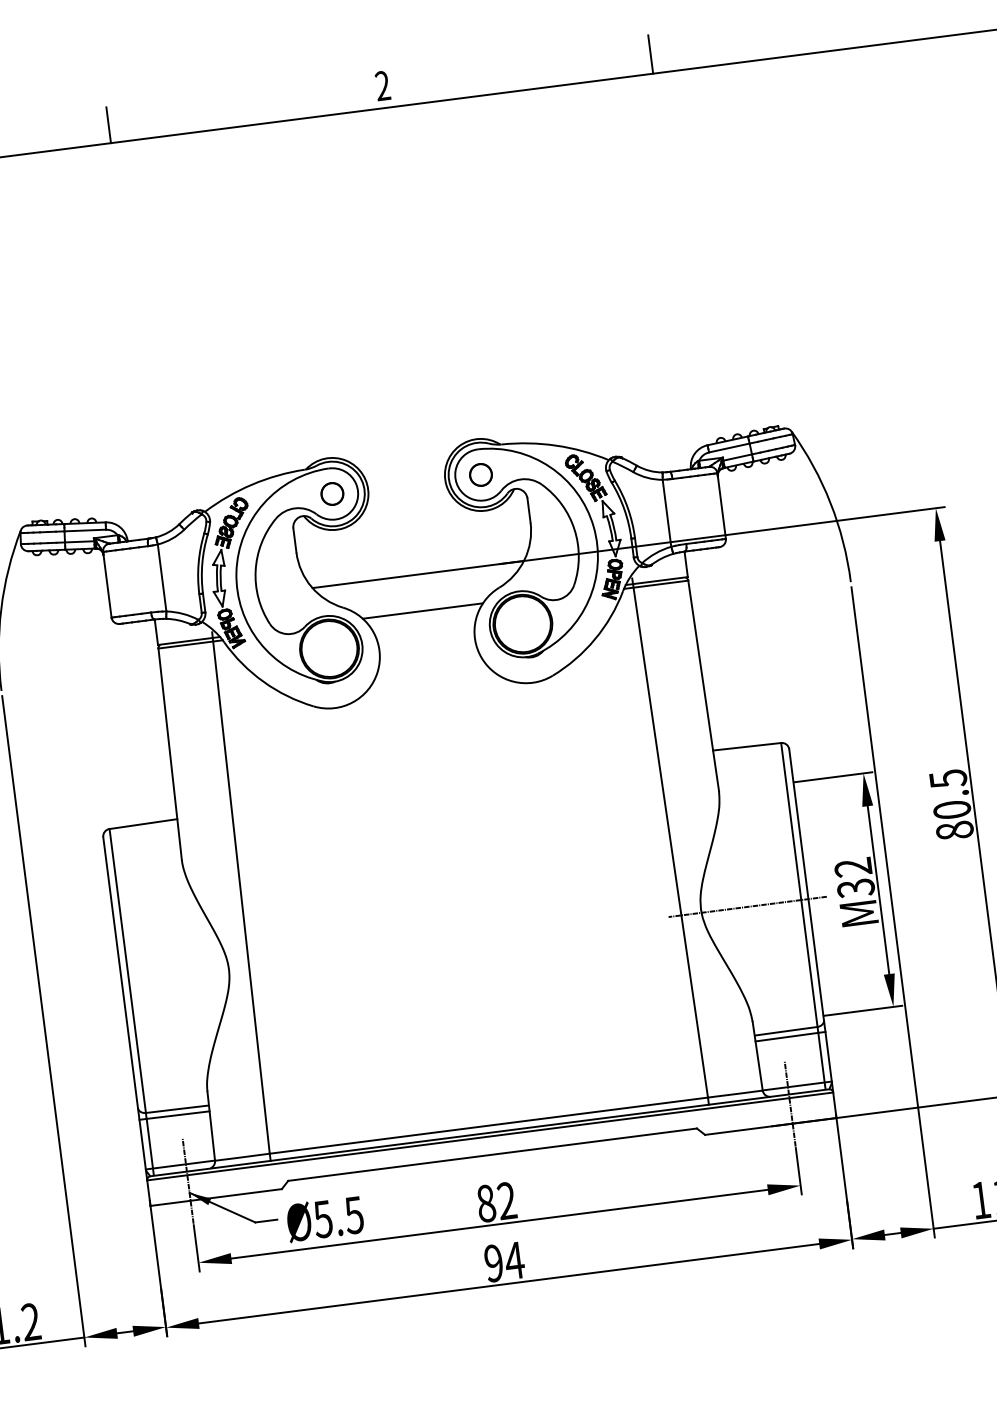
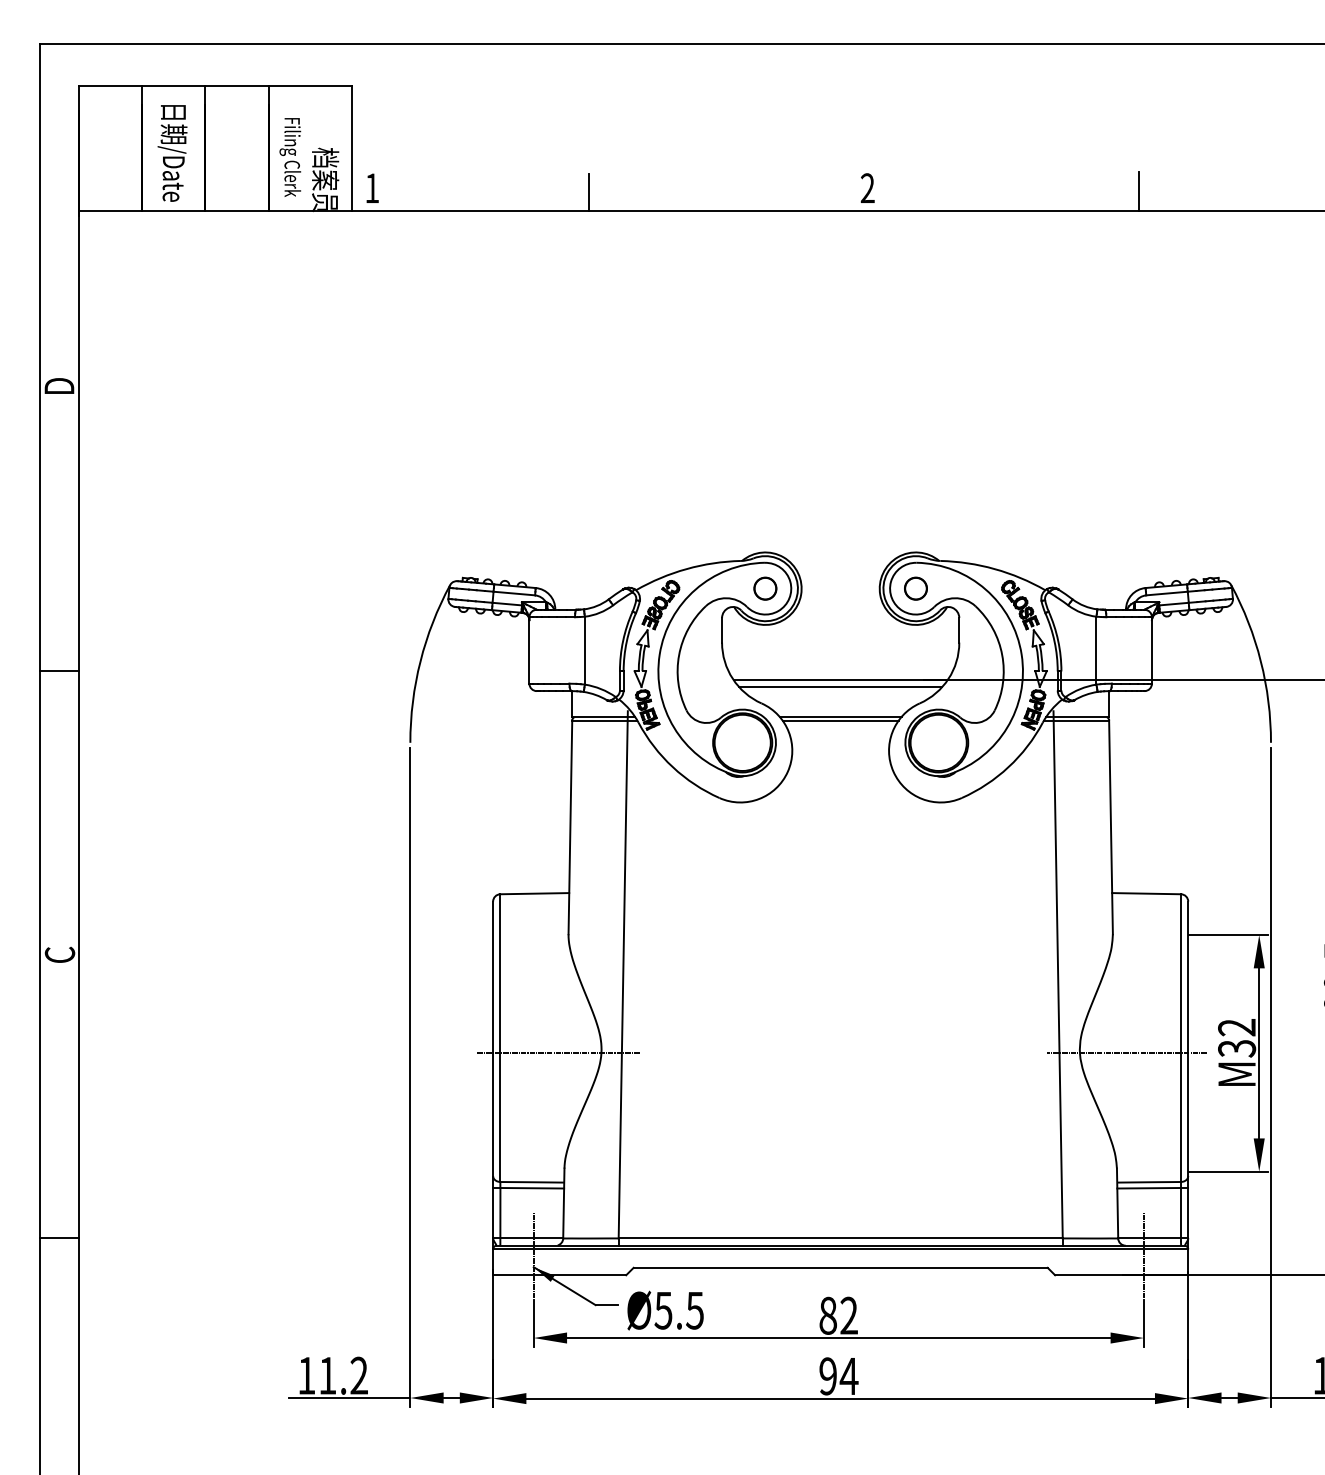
line: (419, 582) -> (840, 687), added
line: (423, 614) -> (840, 720), added
line: (187, 978) -> (559, 1053), added

